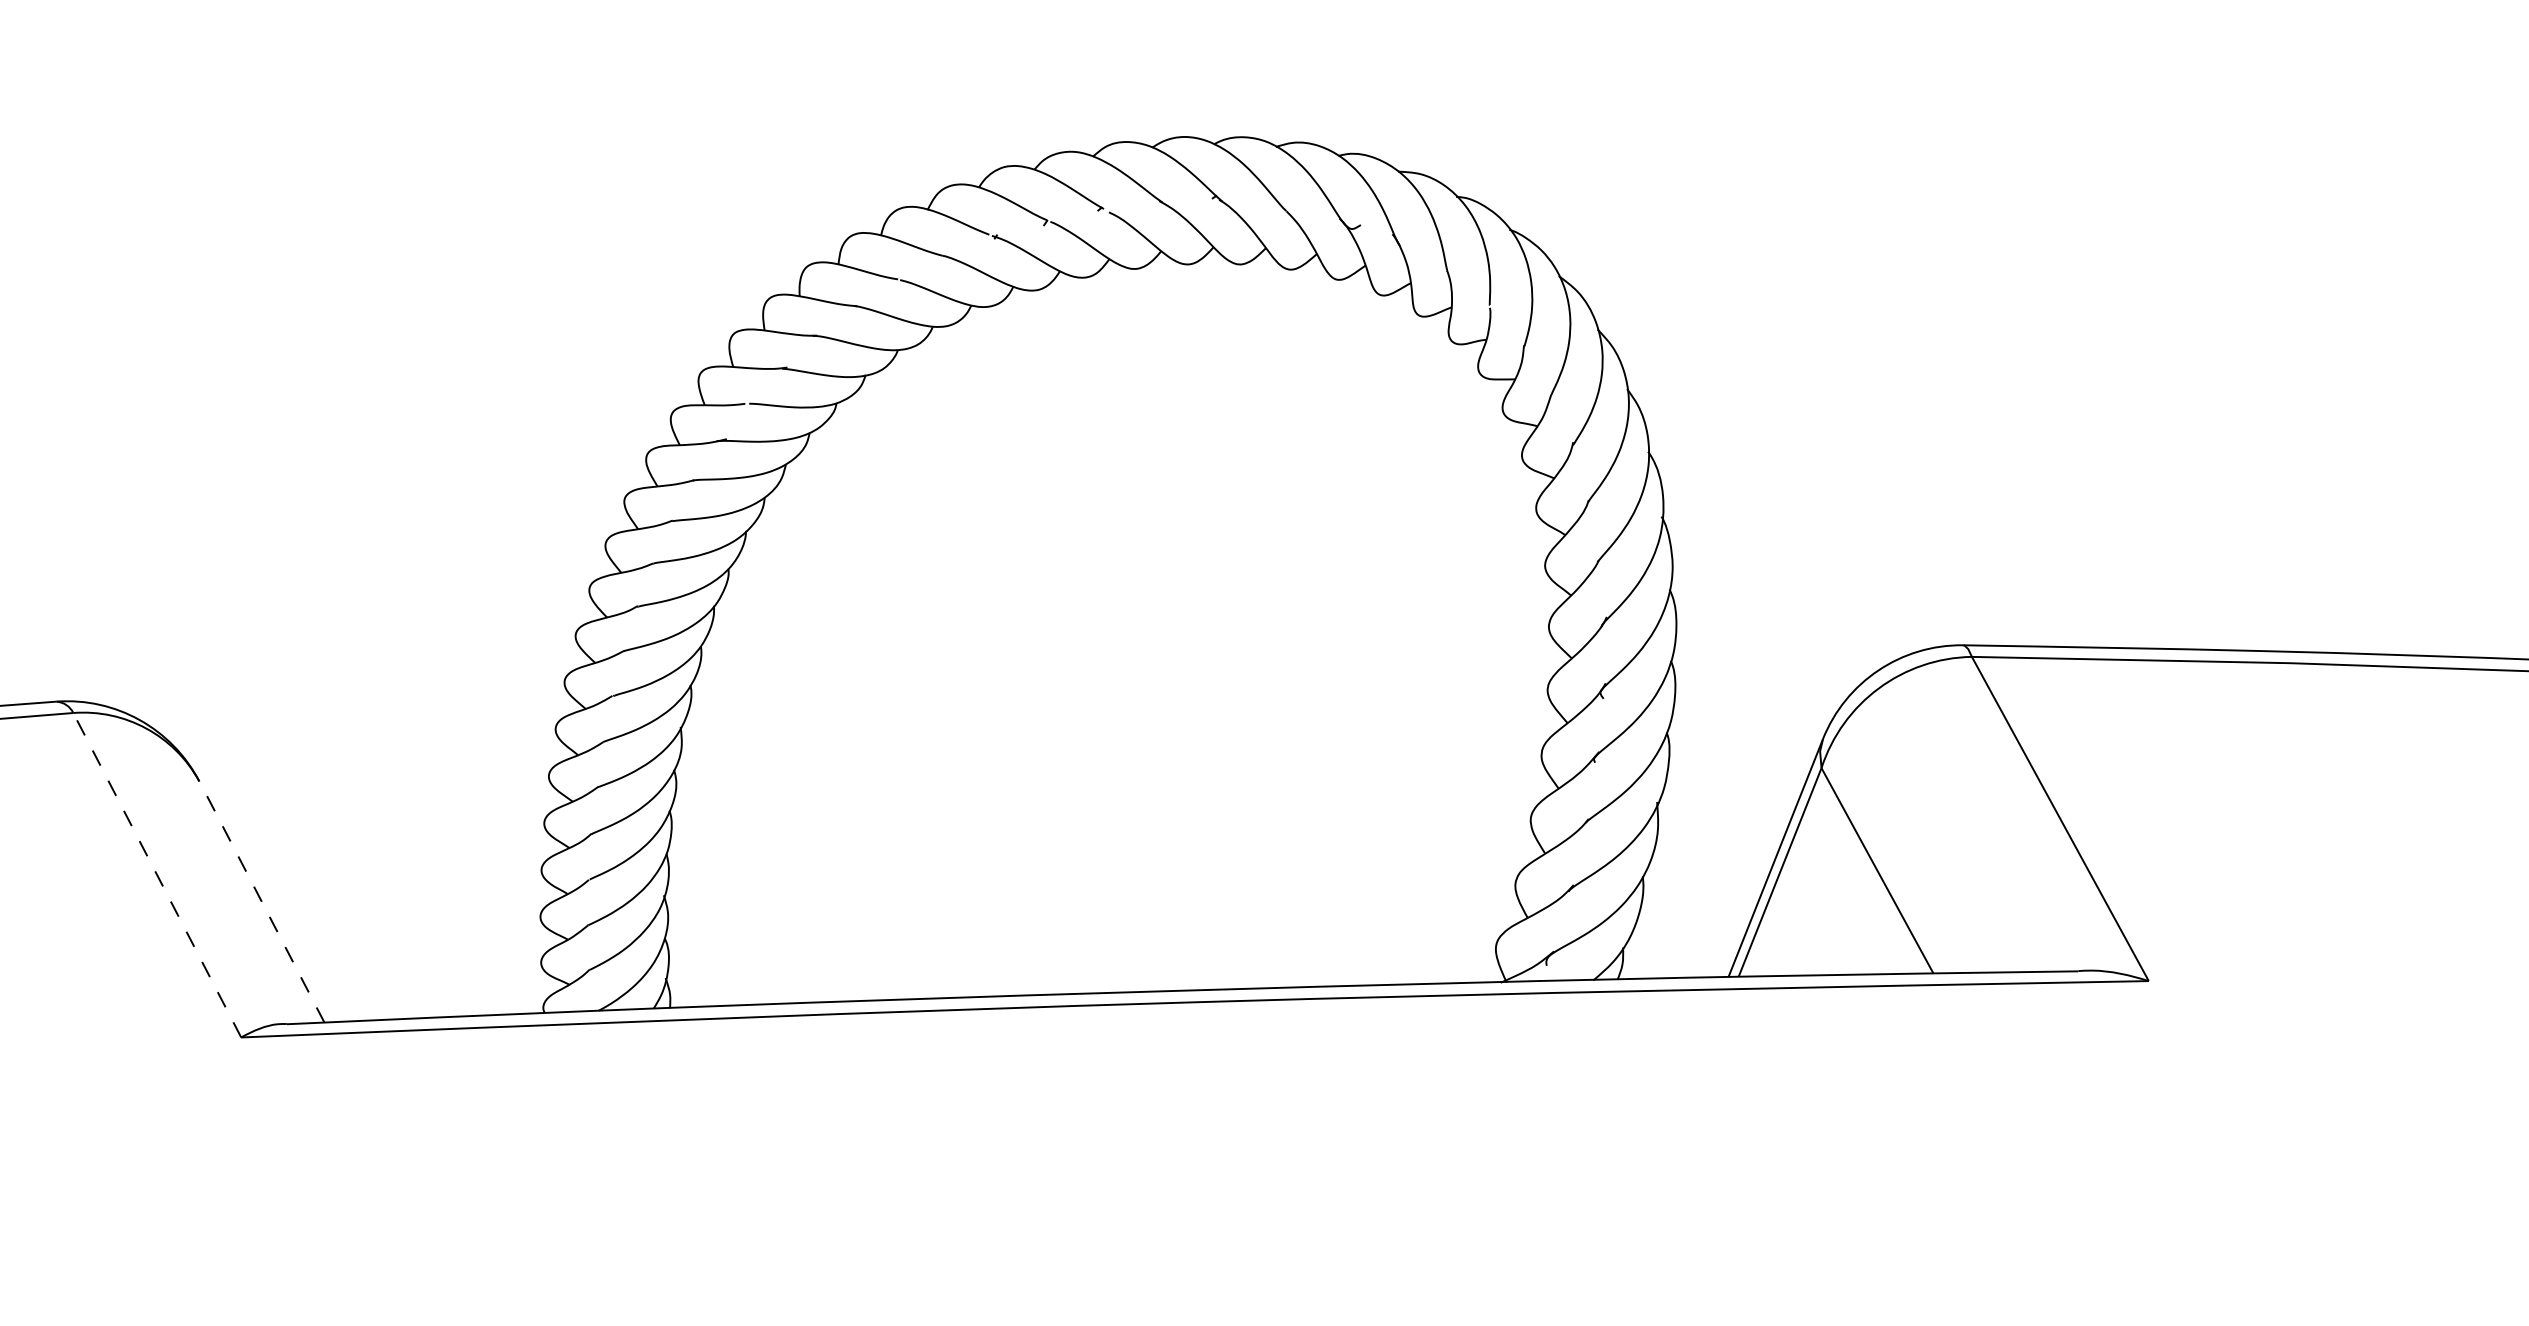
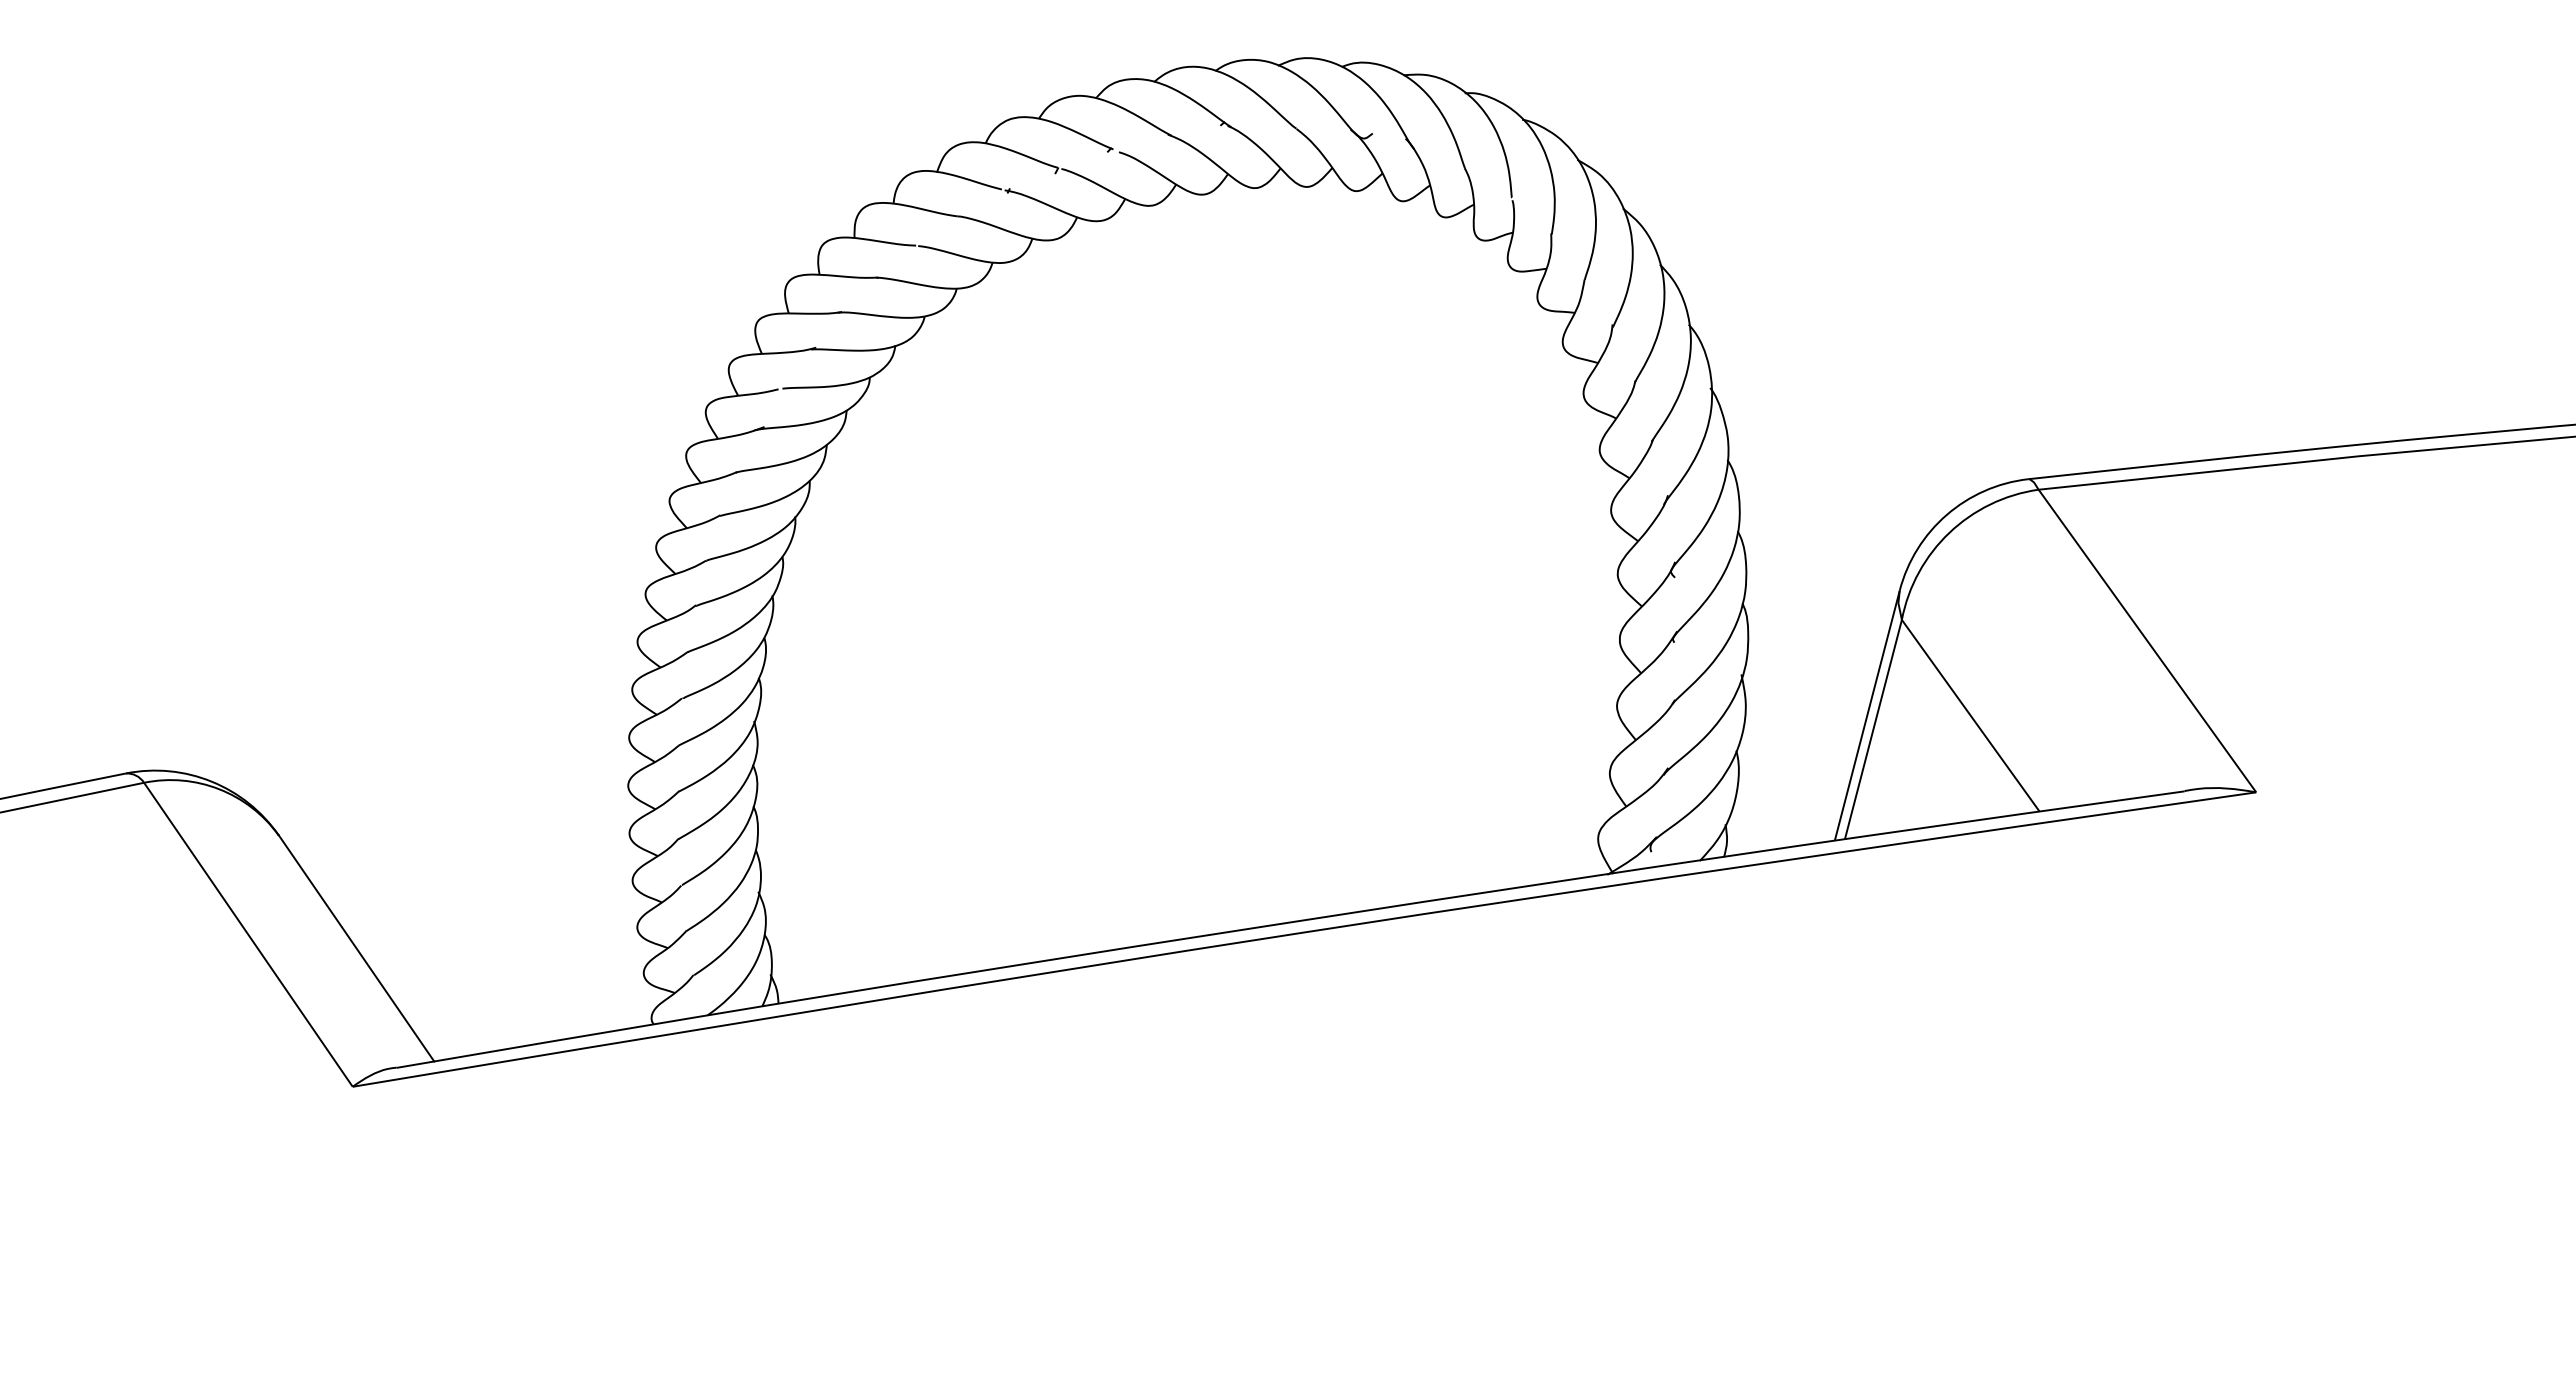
line: (157, 875) -> (248, 935), dashed -> solid
line: (261, 901) -> (356, 948), dashed -> solid

